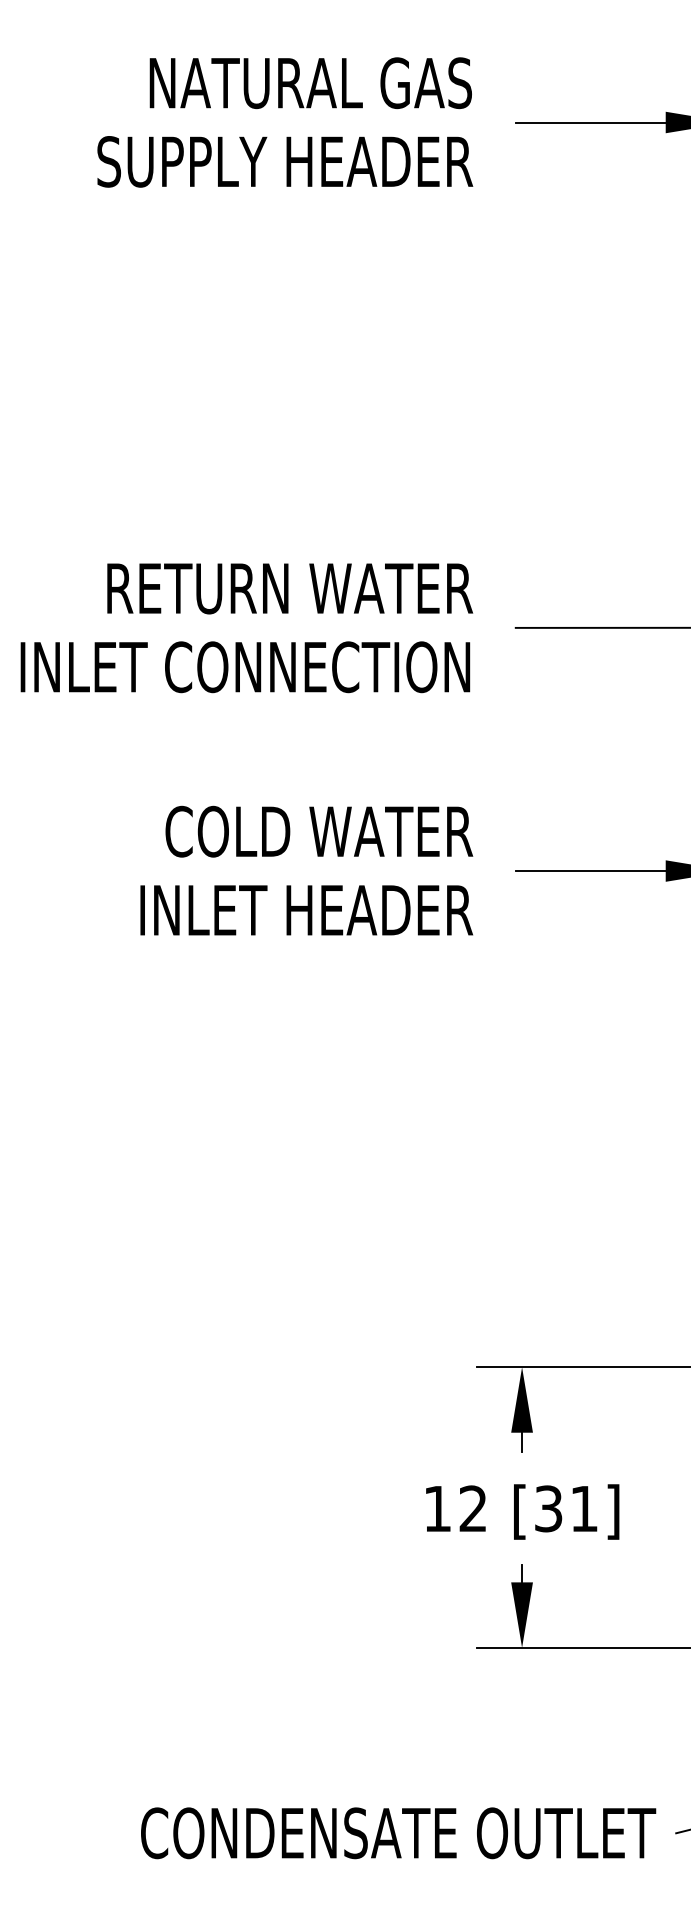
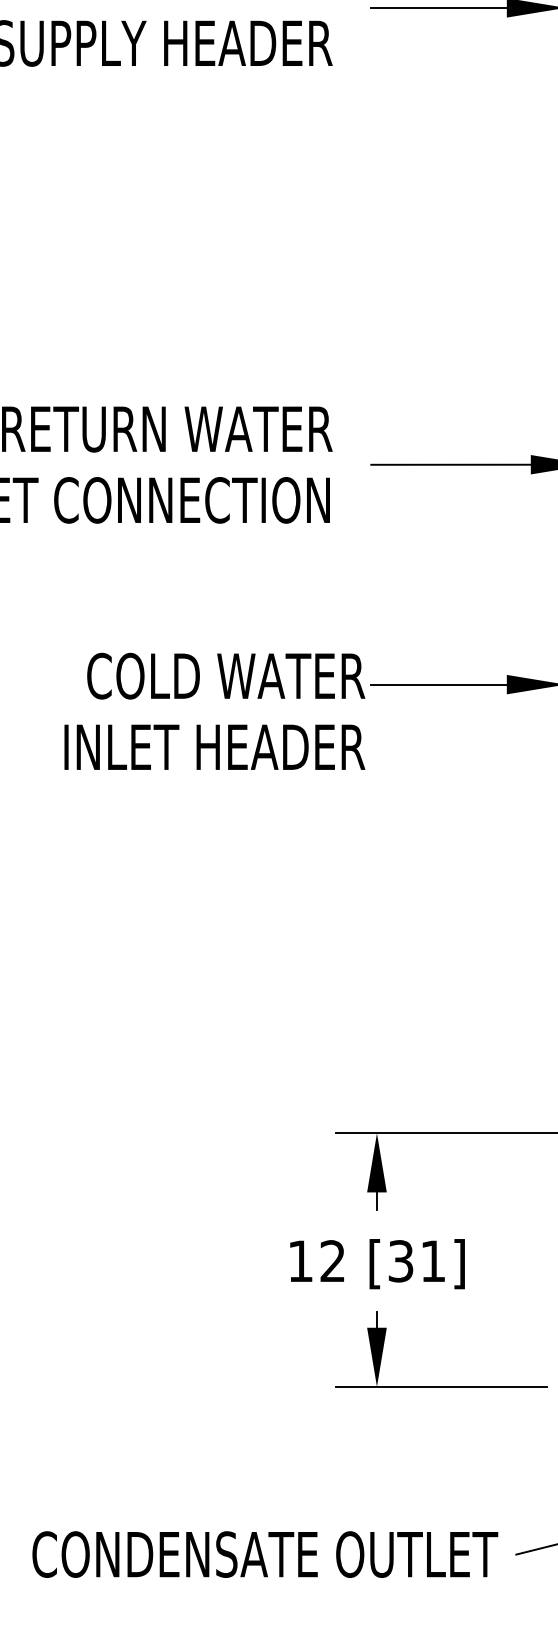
text: (306, 870) -> (214, 711), moved

